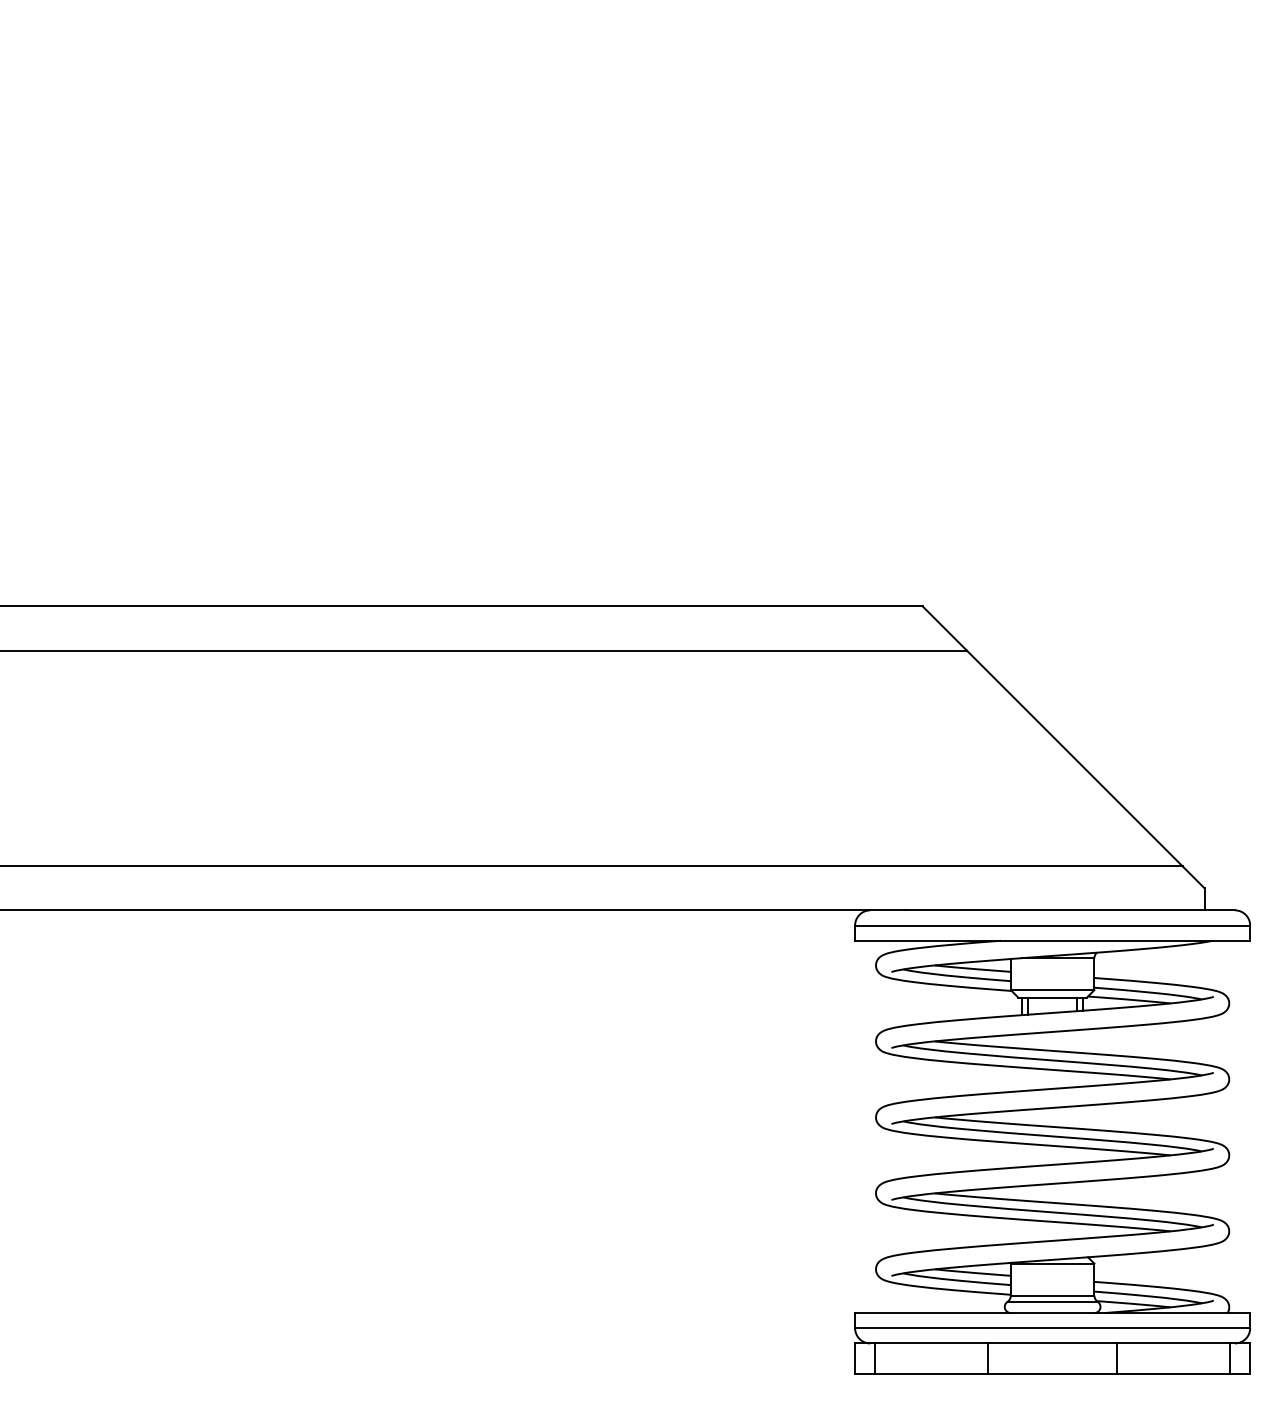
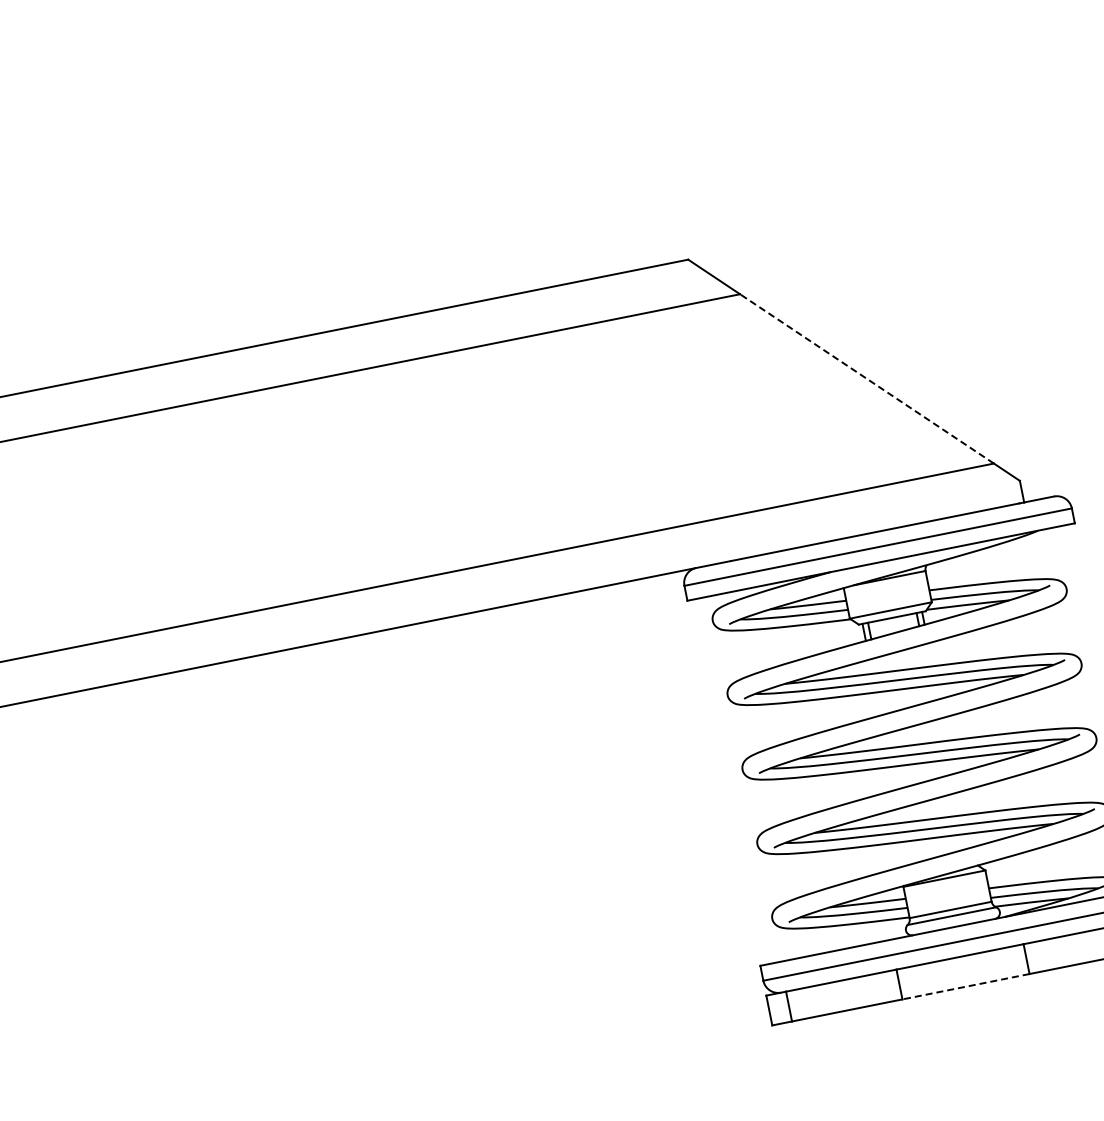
line: (1074, 758) -> (866, 379), solid -> dashed
line: (1052, 1373) -> (965, 986), solid -> dashed

